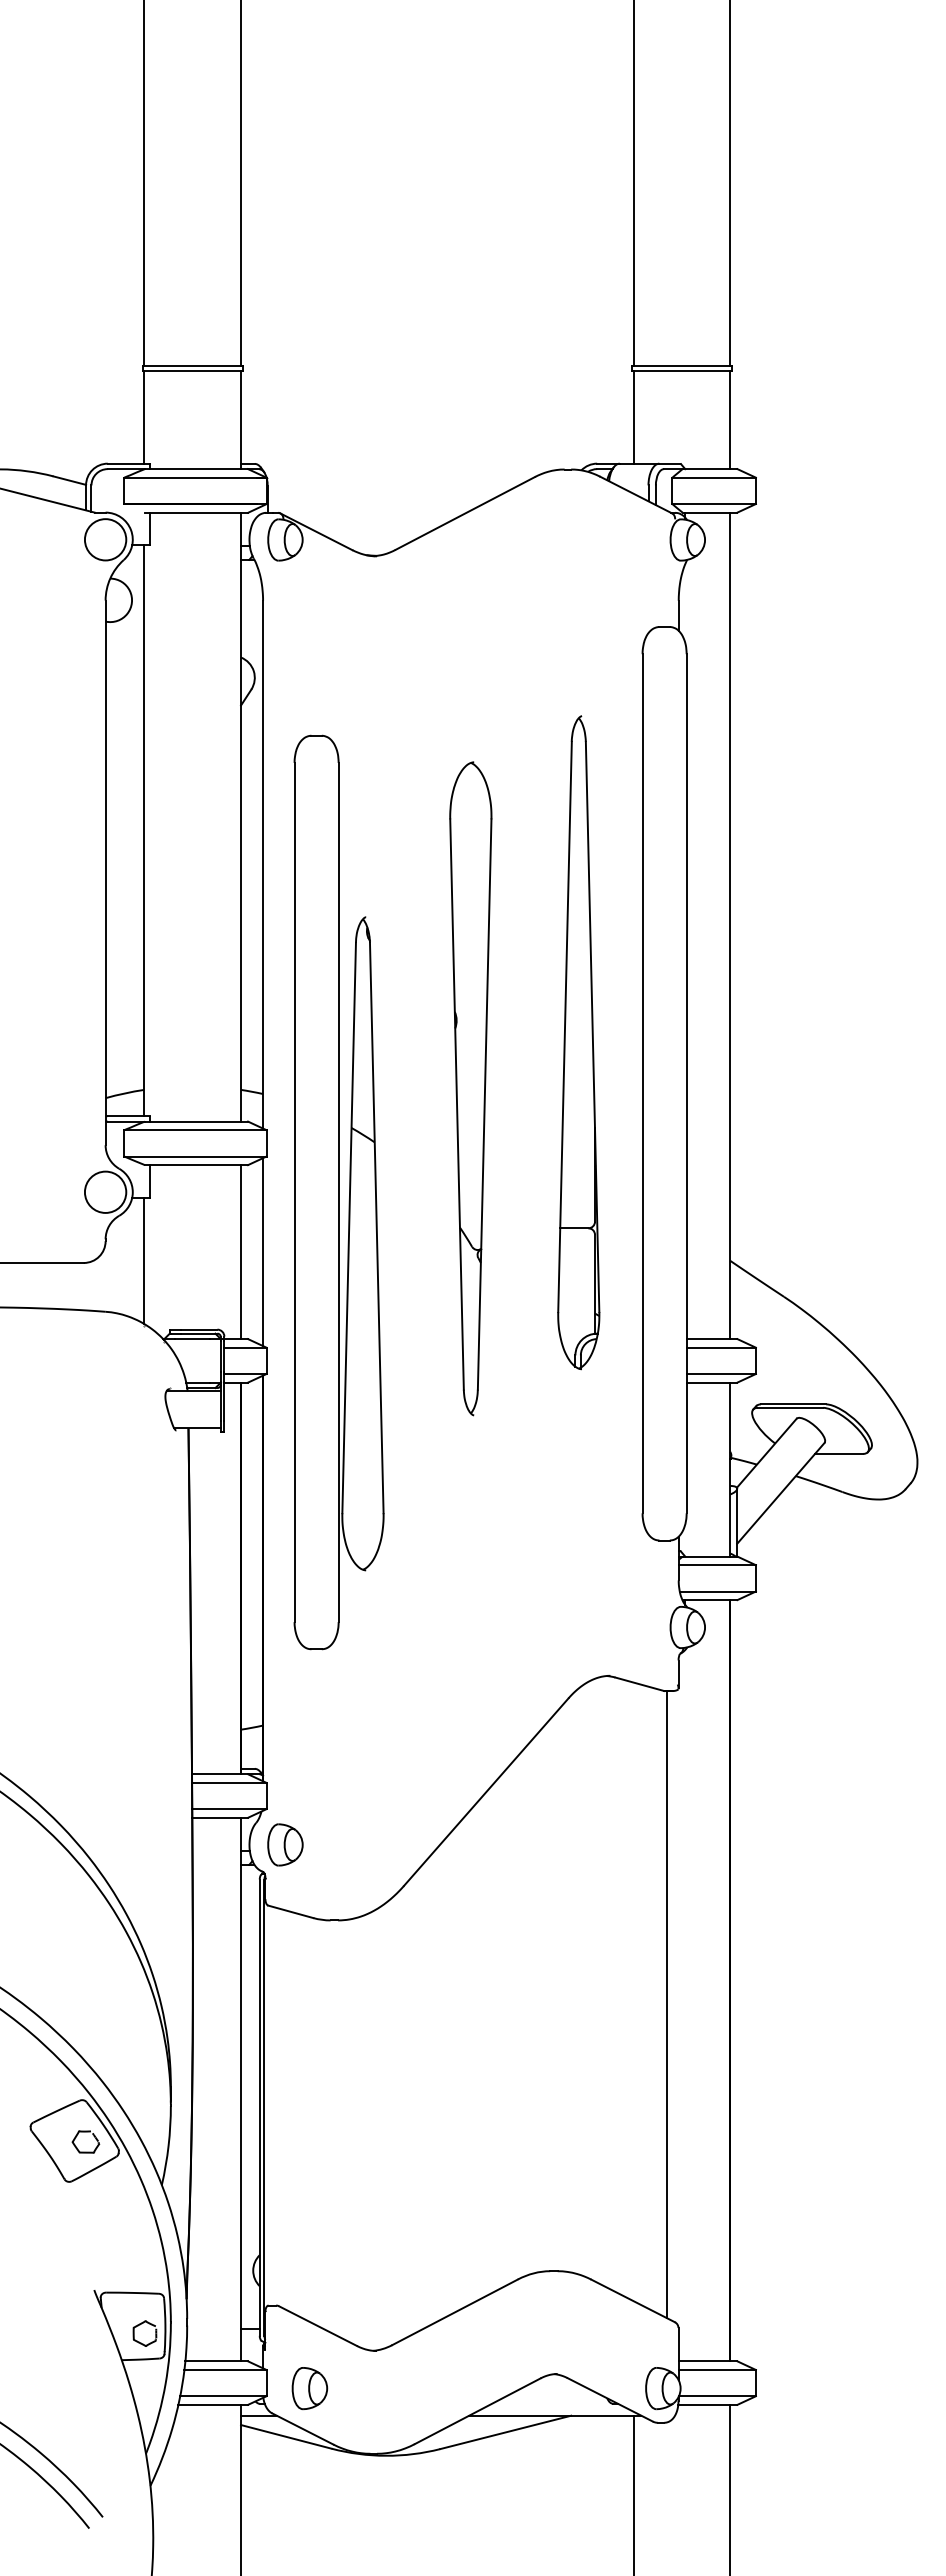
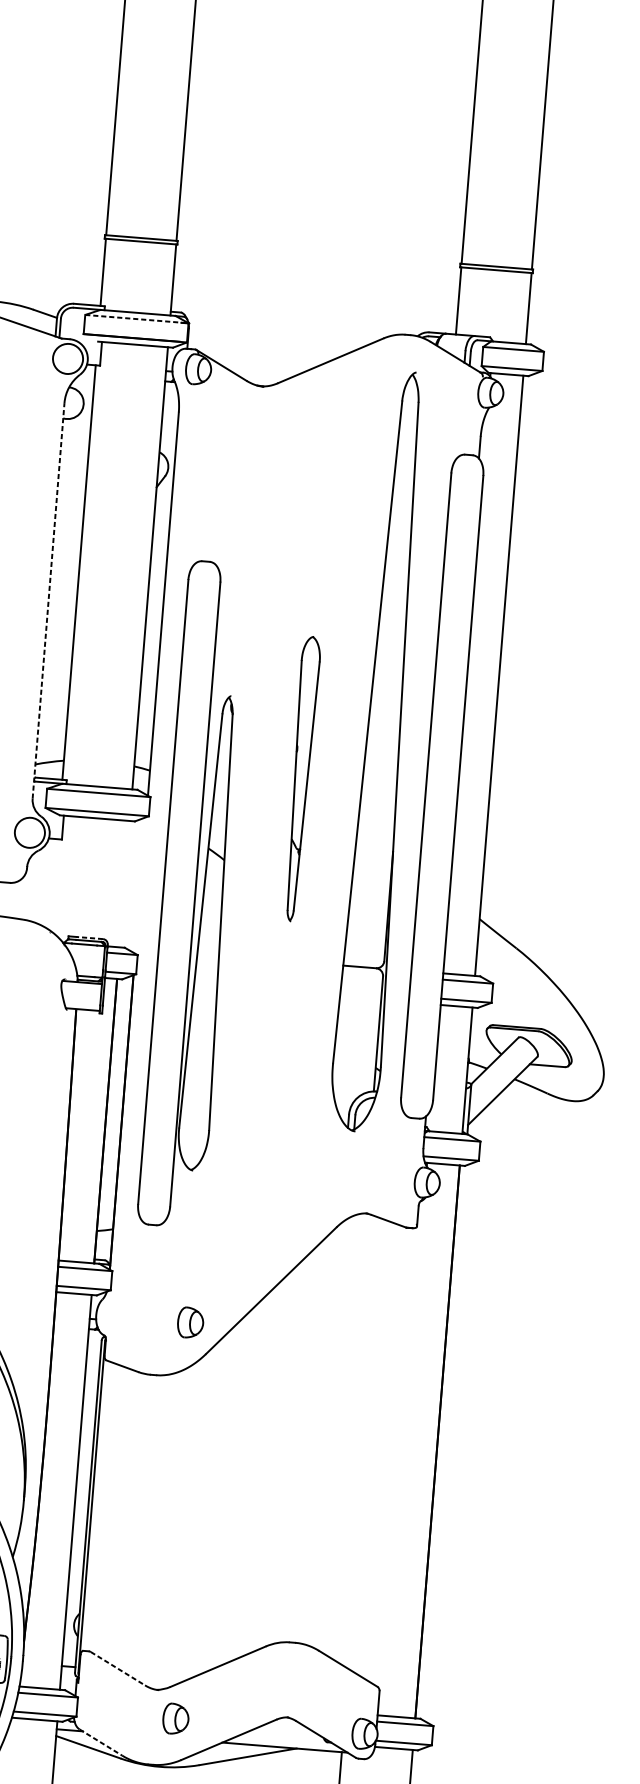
line: (195, 477) -> (136, 318), solid -> dashed
line: (105, 872) -> (48, 600), solid -> dashed
part: (578, 1042) -> (382, 751), size x1.6
part: (470, 1088) -> (300, 778), size x0.6
part: (338, 1192) -> (195, 894), moved
line: (241, 1252) -> (125, 884), removed
line: (263, 1252) -> (141, 885), removed
line: (144, 1260) -> (54, 884), removed
line: (198, 1329) -> (89, 937), solid -> dashed
part: (285, 1844) -> (190, 1322), moved
line: (666, 2004) -> (389, 1455), removed
line: (318, 2326) -> (118, 1668), solid -> dashed
part: (309, 2388) -> (175, 1718), moved
line: (303, 2429) -> (101, 1742), solid -> dashed

